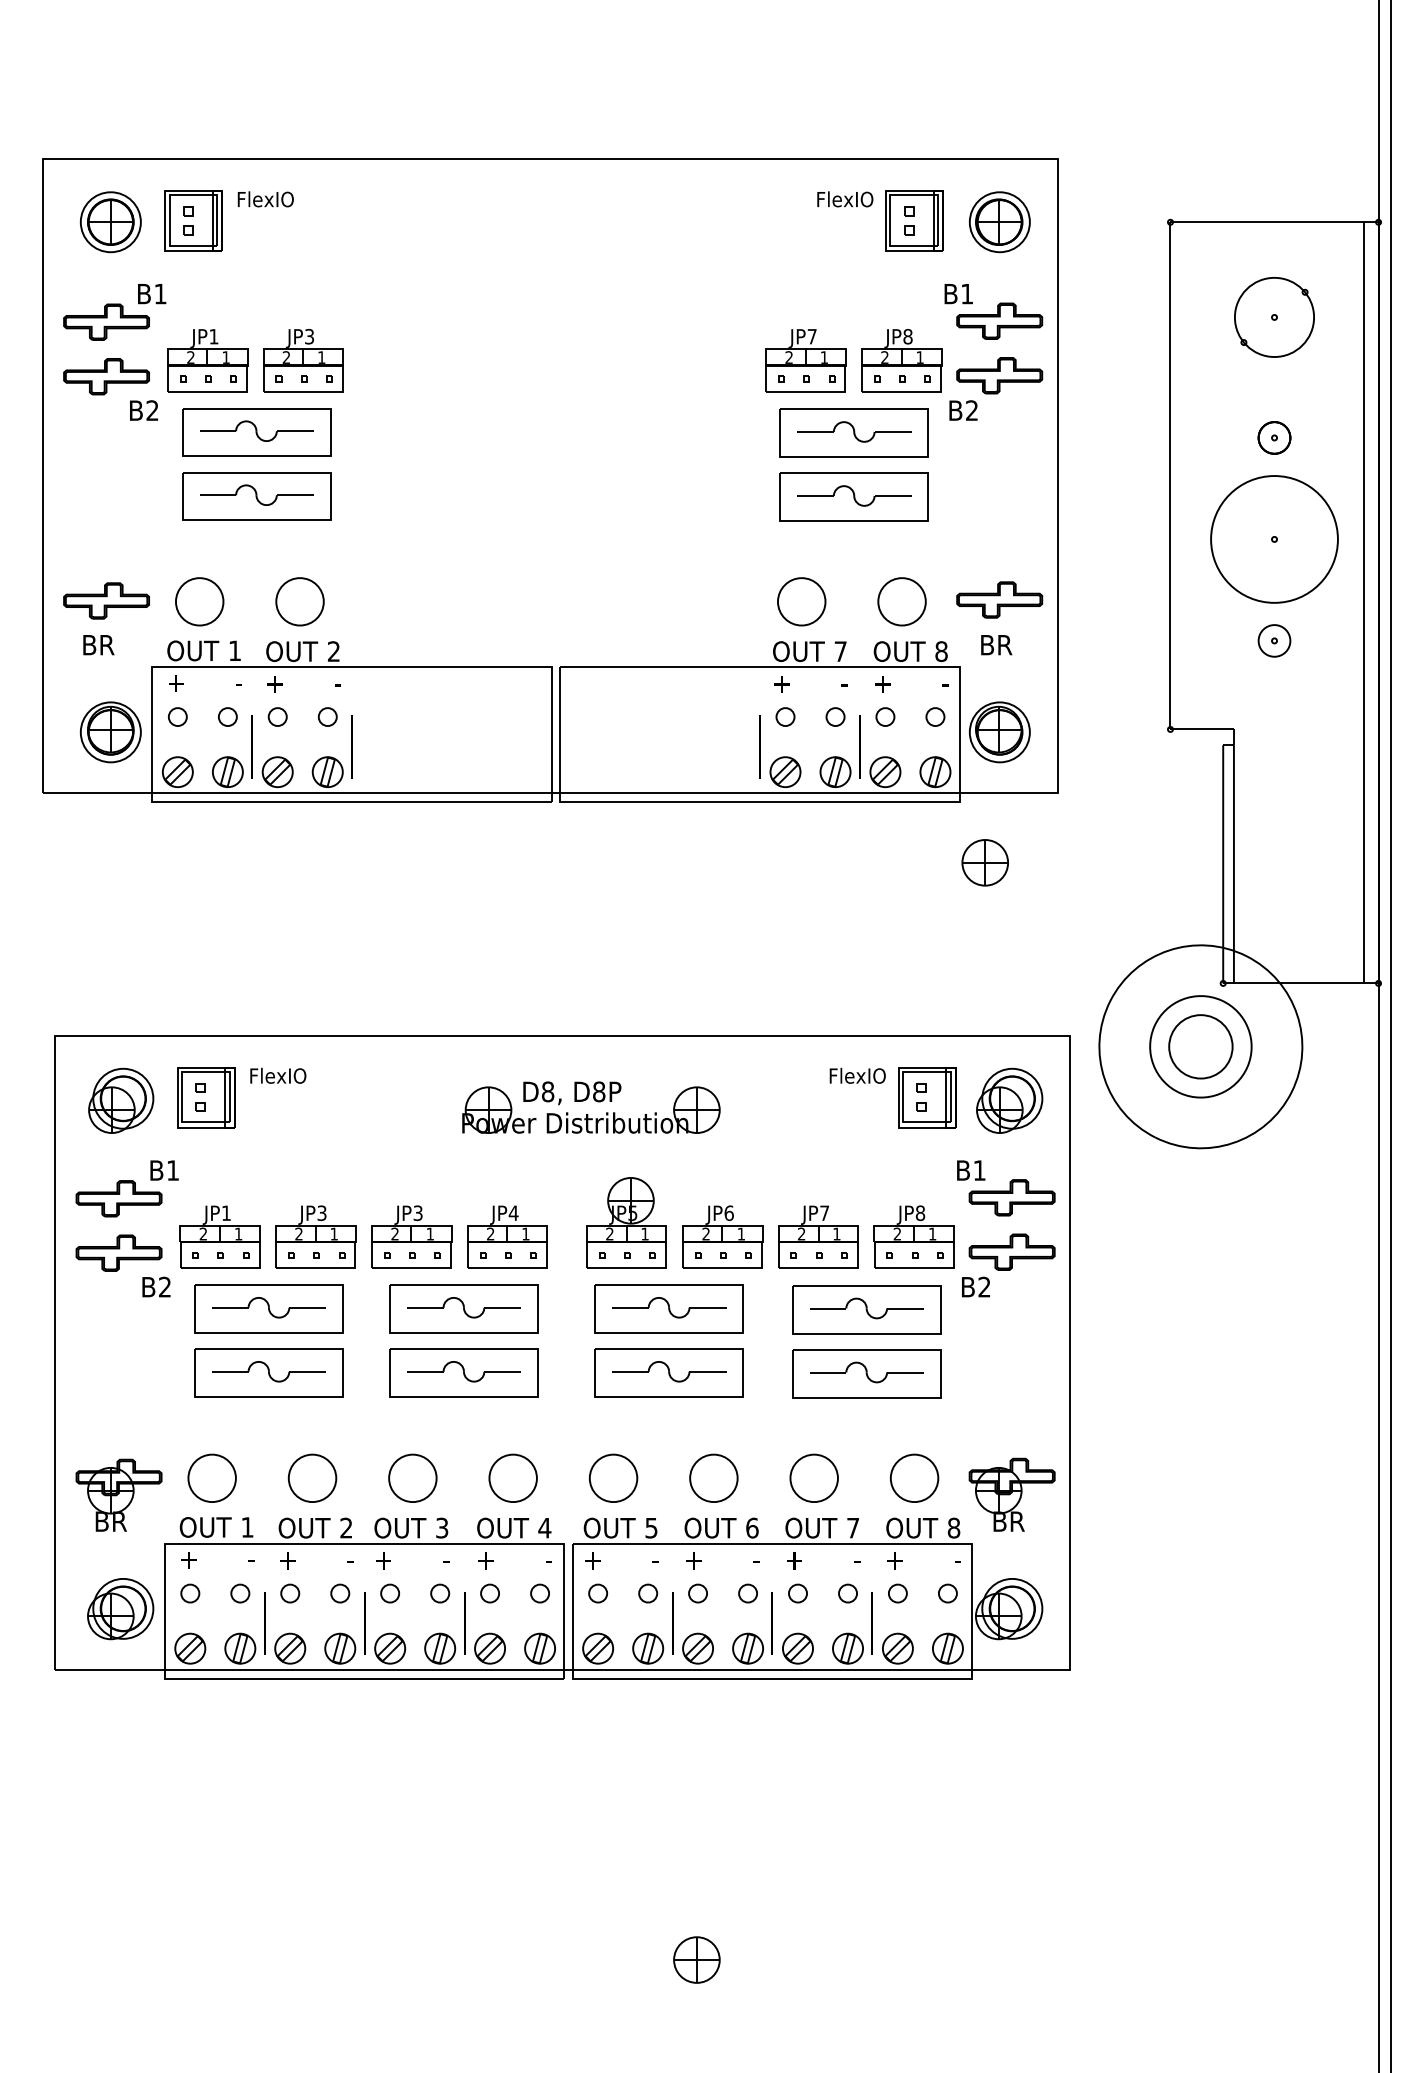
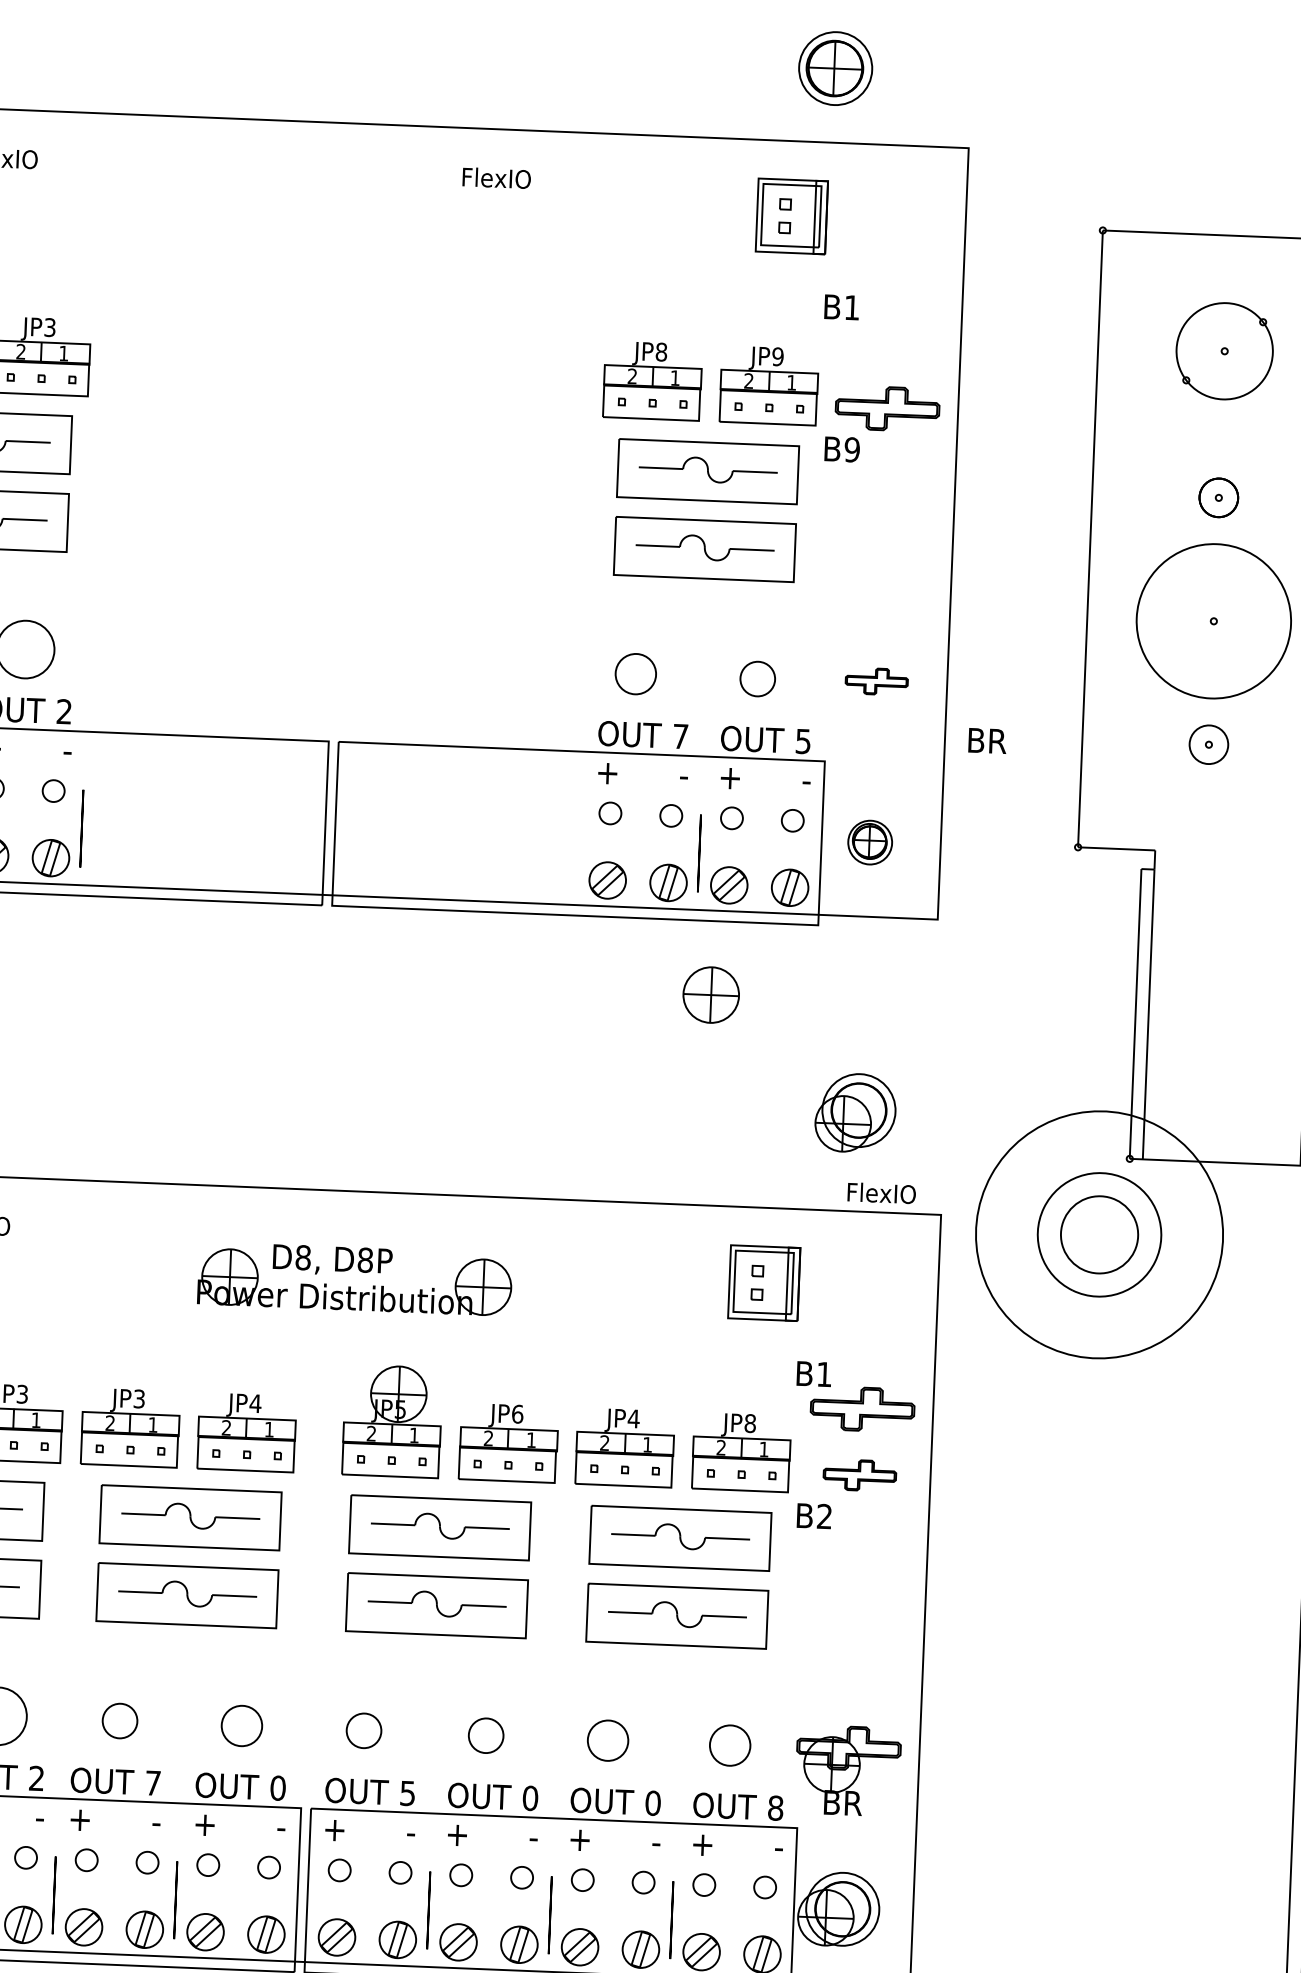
text: (845, 199) -> (497, 178), moved
part: (999, 222) -> (835, 68), moved
part: (999, 320) -> (890, 341), removed
text: (811, 336) -> (660, 351), JP7 -> JP8
text: (907, 336) -> (777, 356), JP8 -> JP9
text: (971, 410) -> (851, 449), B2 -> B9
part: (999, 599) -> (876, 680), size x0.6
part: (801, 601) -> (635, 673), size x0.7
part: (901, 601) -> (757, 678), size x0.6
text: (996, 645) -> (987, 741), moved
text: (941, 651) -> (803, 741), 8 -> 5
part: (999, 732) -> (869, 842), size x0.6
line: (759, 746) -> (577, 848), removed
part: (984, 862) -> (710, 994), moved
text: (857, 1075) -> (881, 1192), moved
part: (1009, 1100) -> (855, 1112), moved
text: (824, 1212) -> (633, 1417), JP7 -> JP4
part: (1011, 1251) -> (859, 1474), size x0.7
part: (412, 1477) -> (119, 1720), size x0.6
part: (512, 1477) -> (241, 1725), size x0.7
part: (613, 1477) -> (364, 1730), size x0.6
part: (713, 1477) -> (485, 1734), size x0.6
part: (813, 1477) -> (607, 1739), size x0.7
part: (914, 1477) -> (730, 1744), size x0.7
text: (442, 1527) -> (153, 1782), 3 -> 7
text: (544, 1527) -> (277, 1787), 4 -> 0
text: (752, 1527) -> (530, 1797), 6 -> 0
text: (853, 1527) -> (653, 1802), 7 -> 0

